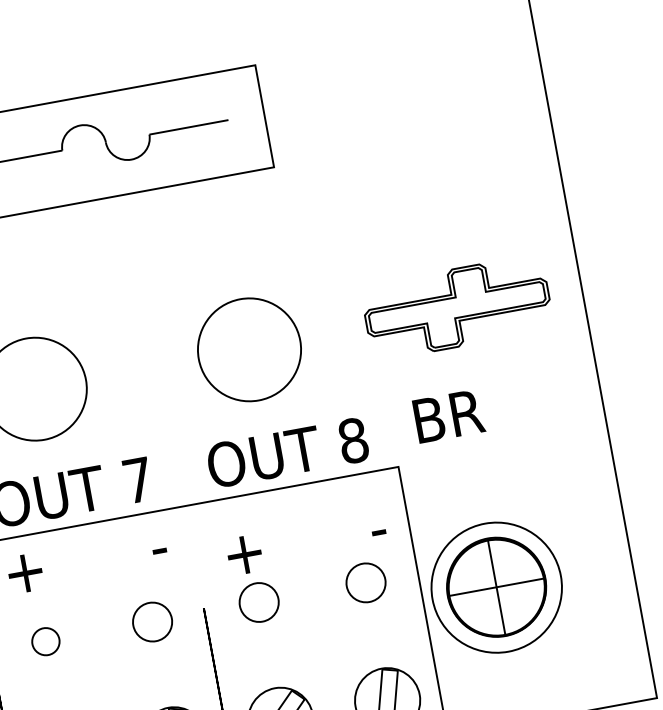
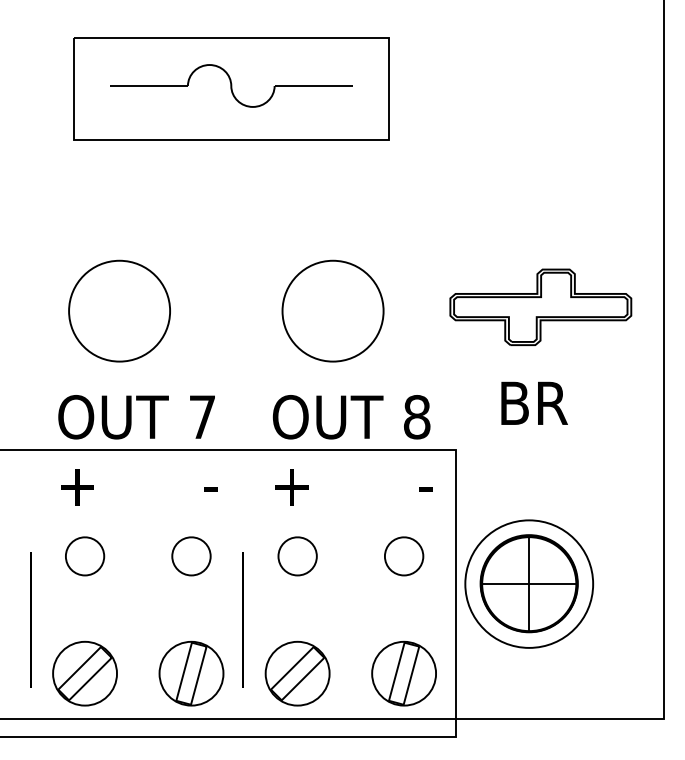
text: (448, 415) -> (534, 402), moved
text: (306, 544) -> (353, 487), moved
part: (46, 641) -> (85, 556), size x1.43

